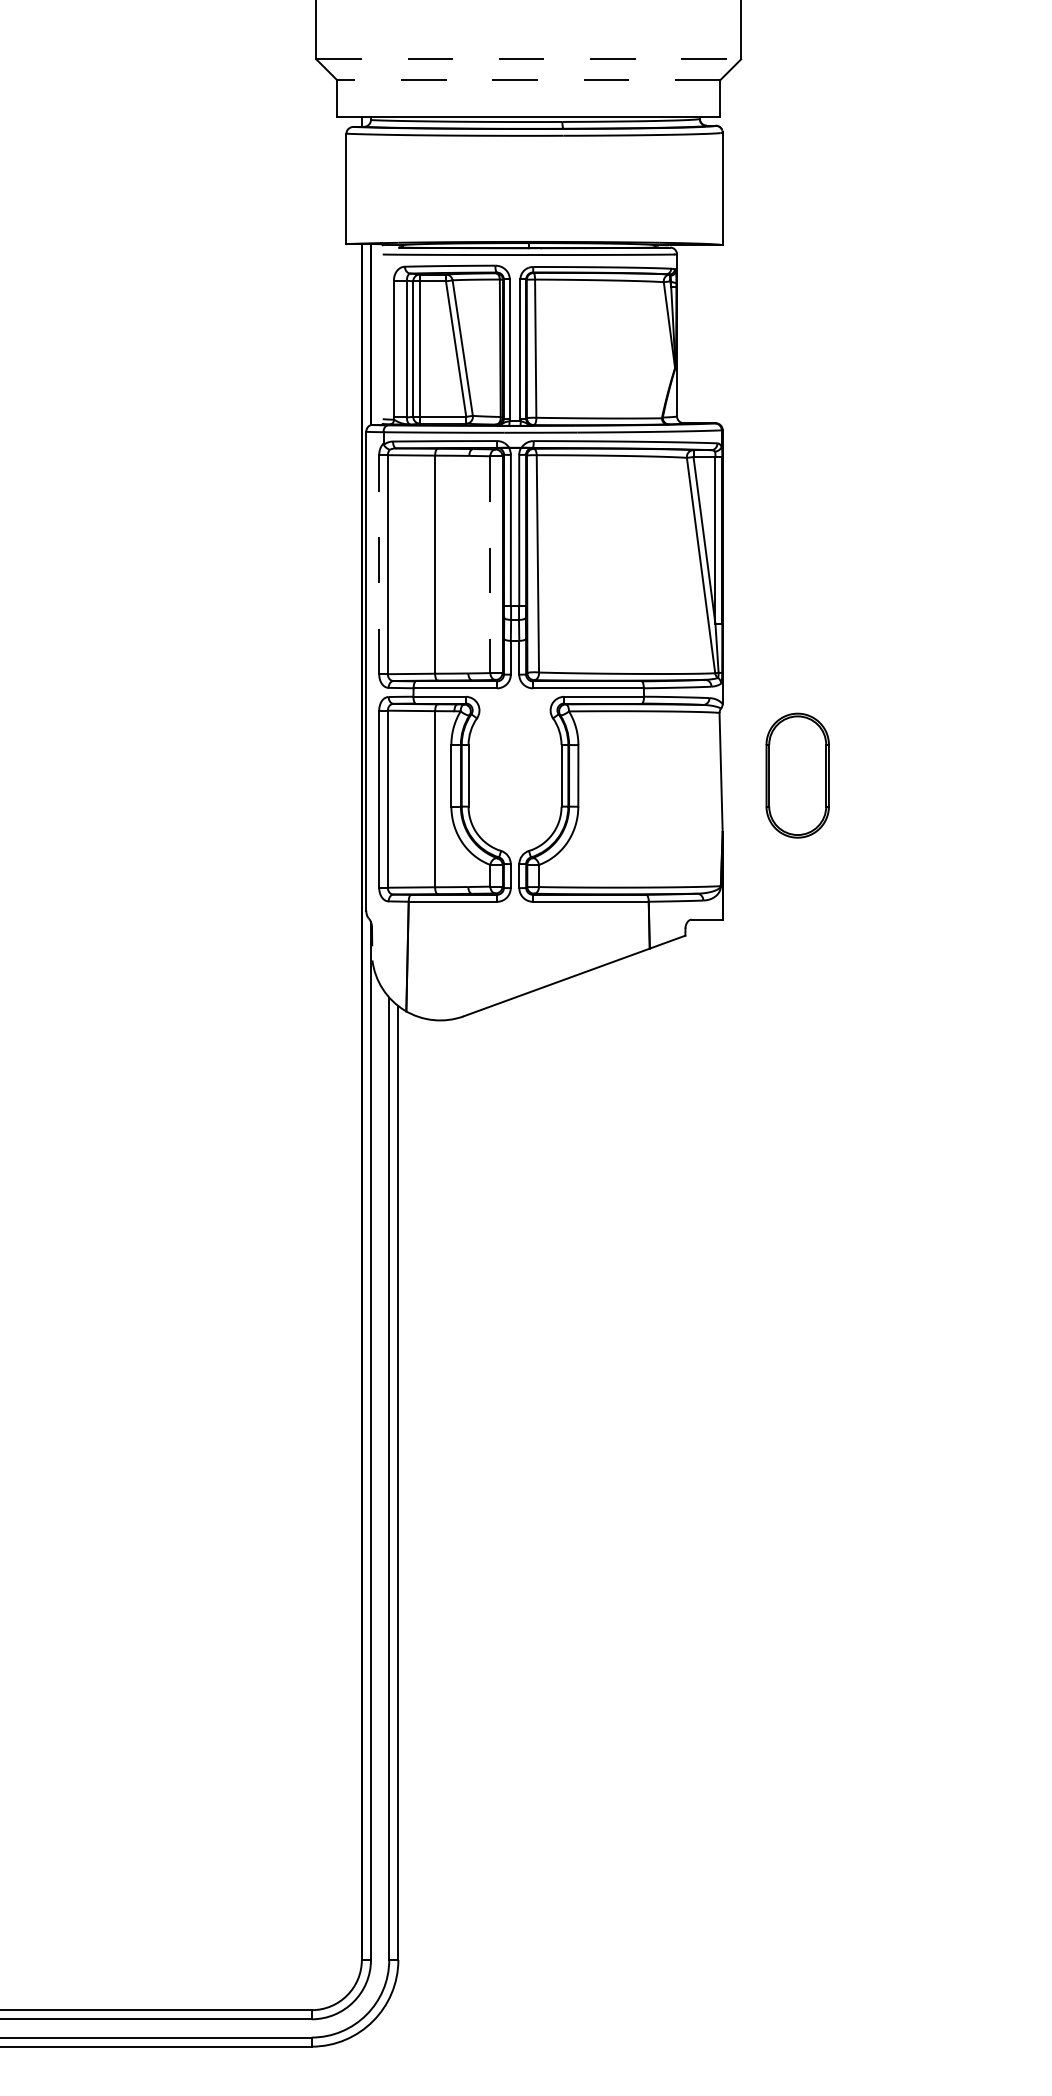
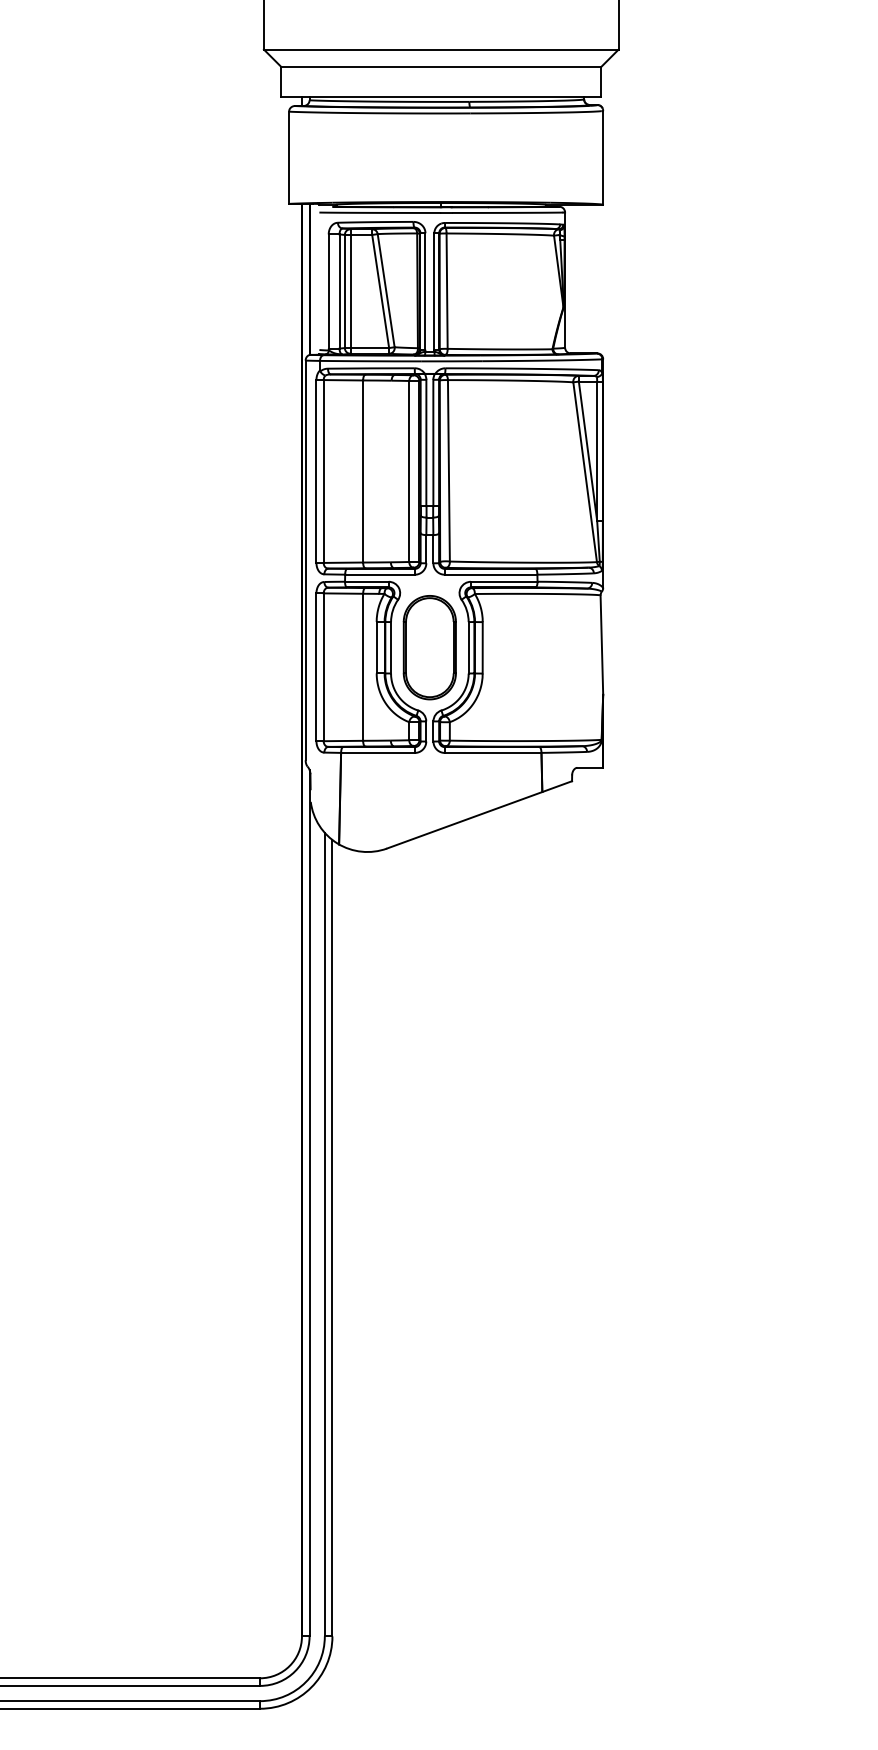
line: (528, 59) -> (441, 49), dashed -> solid
line: (528, 79) -> (441, 66), dashed -> solid
line: (379, 564) -> (316, 471), dashed -> solid
line: (490, 564) -> (409, 471), dashed -> solid
part: (797, 775) -> (429, 647), moved

